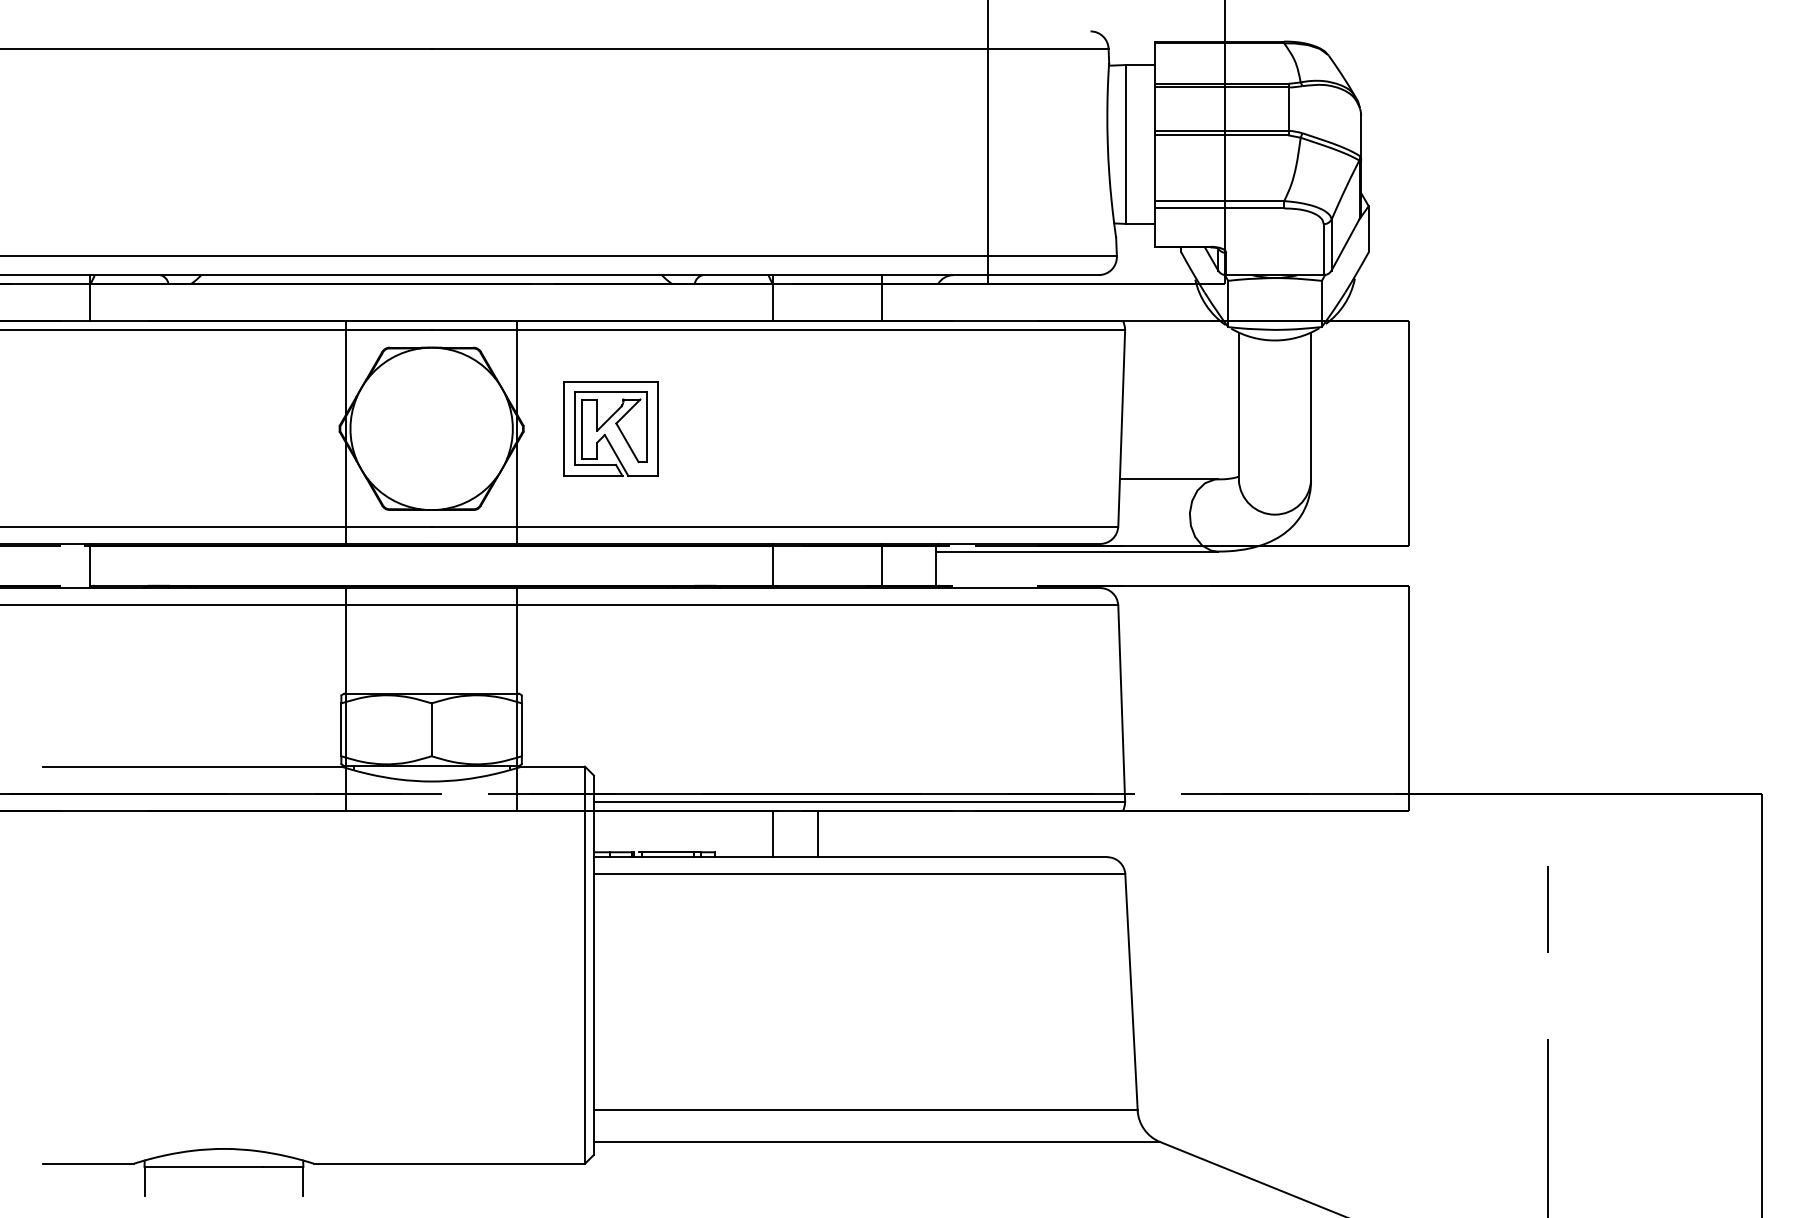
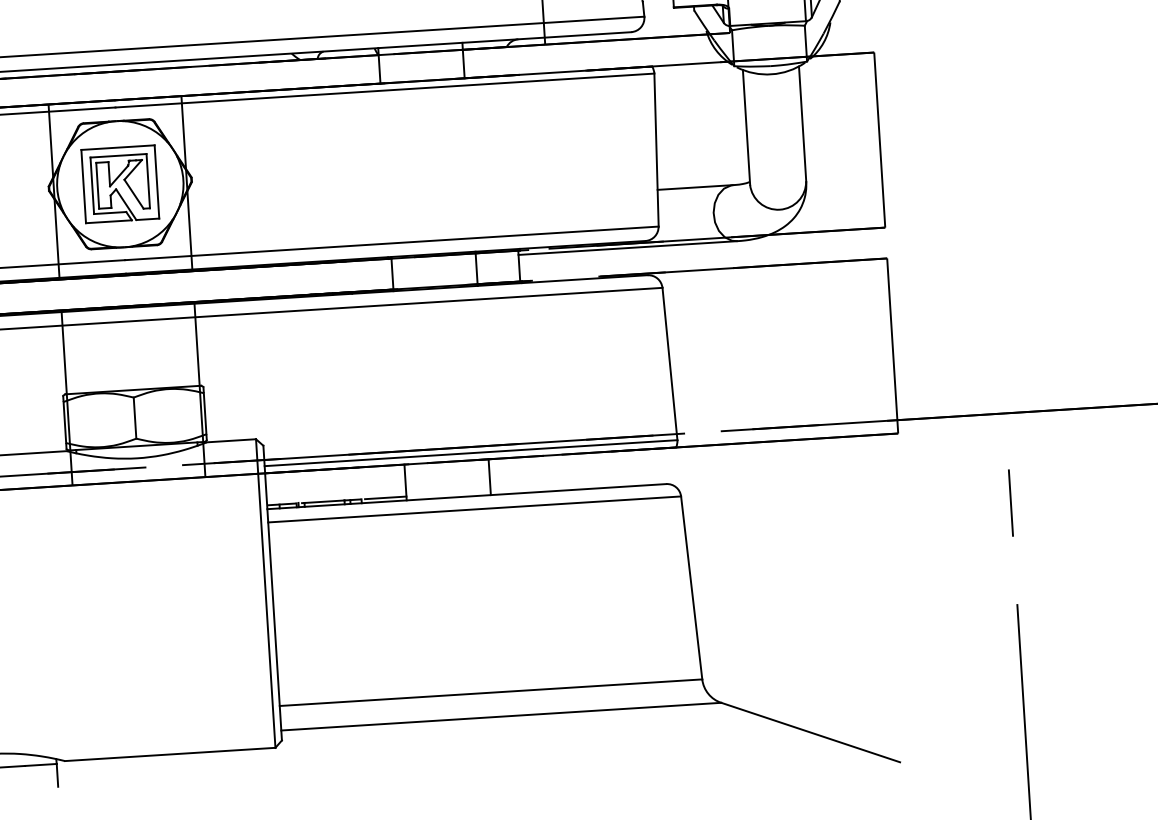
part: (610, 429) -> (120, 184), moved
line: (817, 834) -> (489, 477), moved
line: (746, 852) -> (385, 498), added

